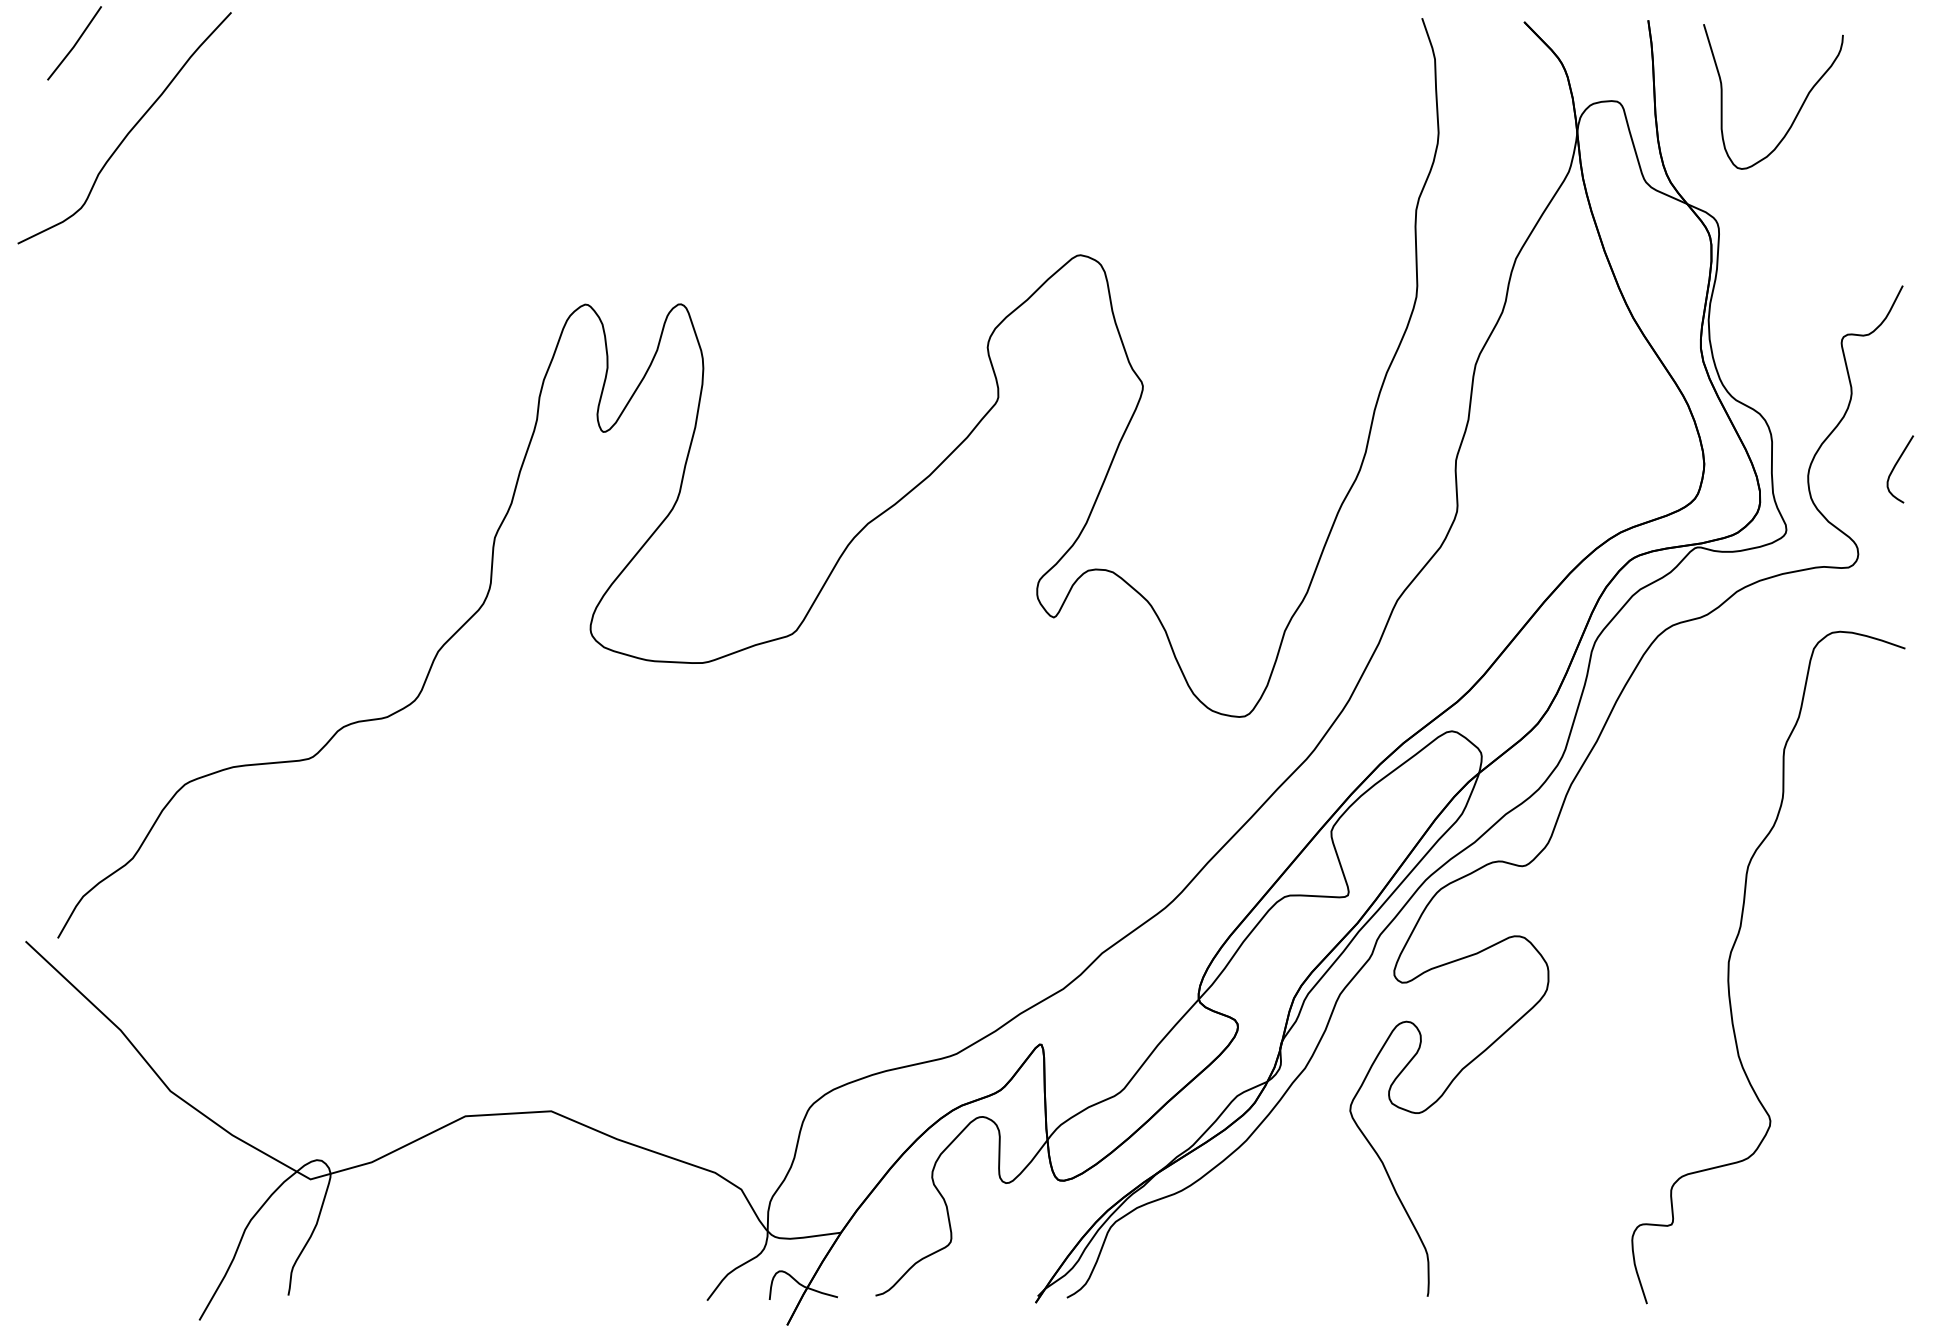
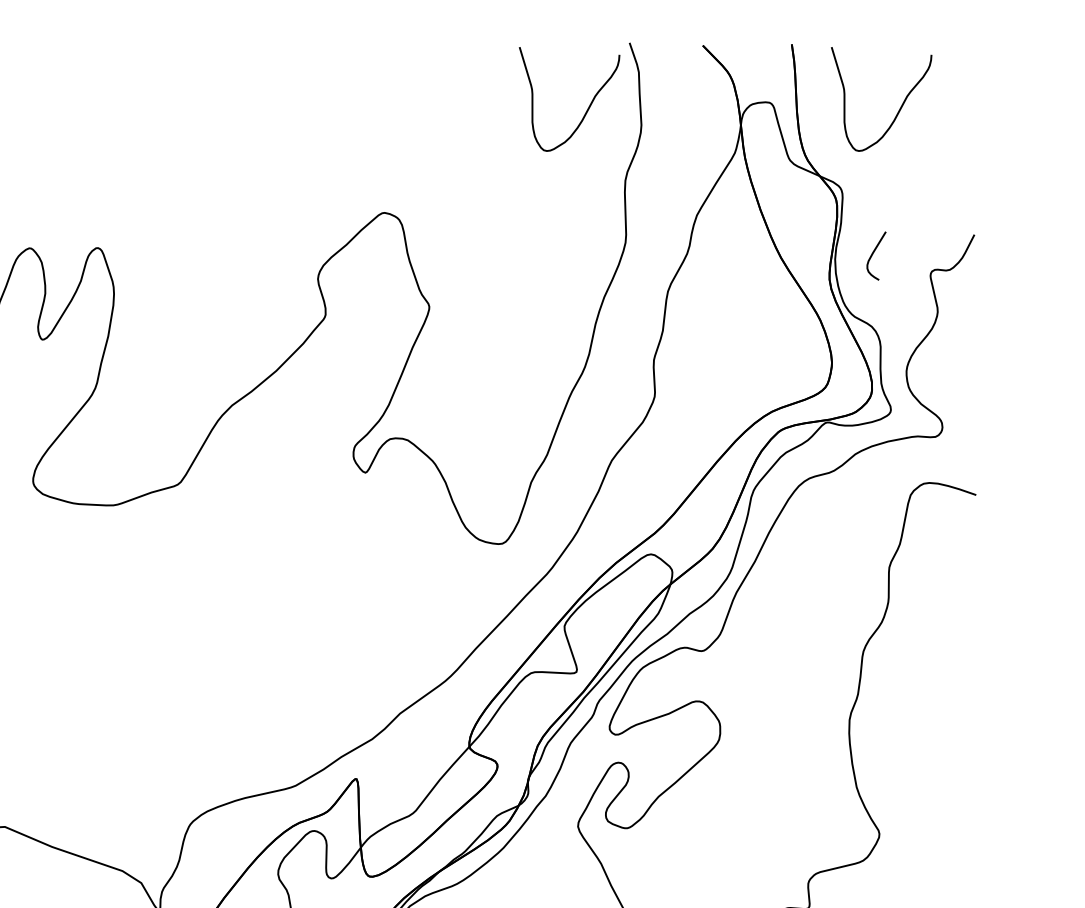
curve: (1364, 108) -> (588, 107), added
curve: (1895, 467) -> (873, 254), moved

